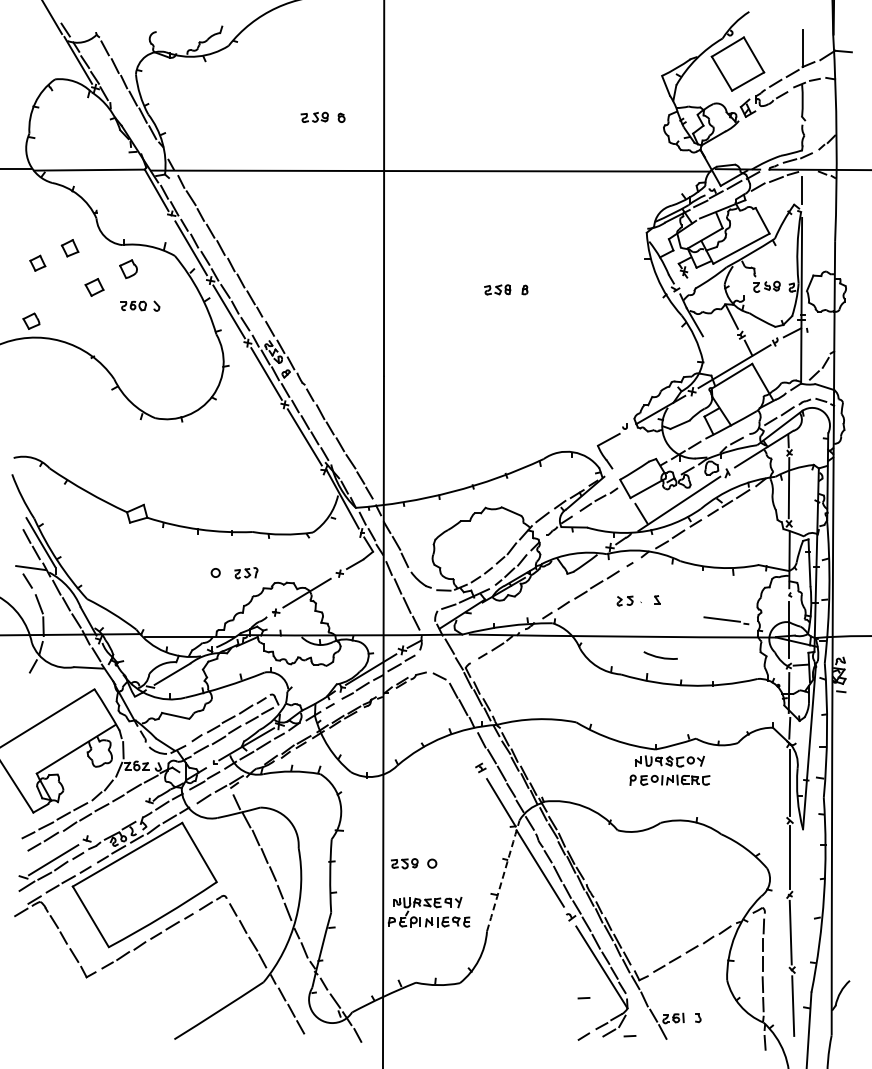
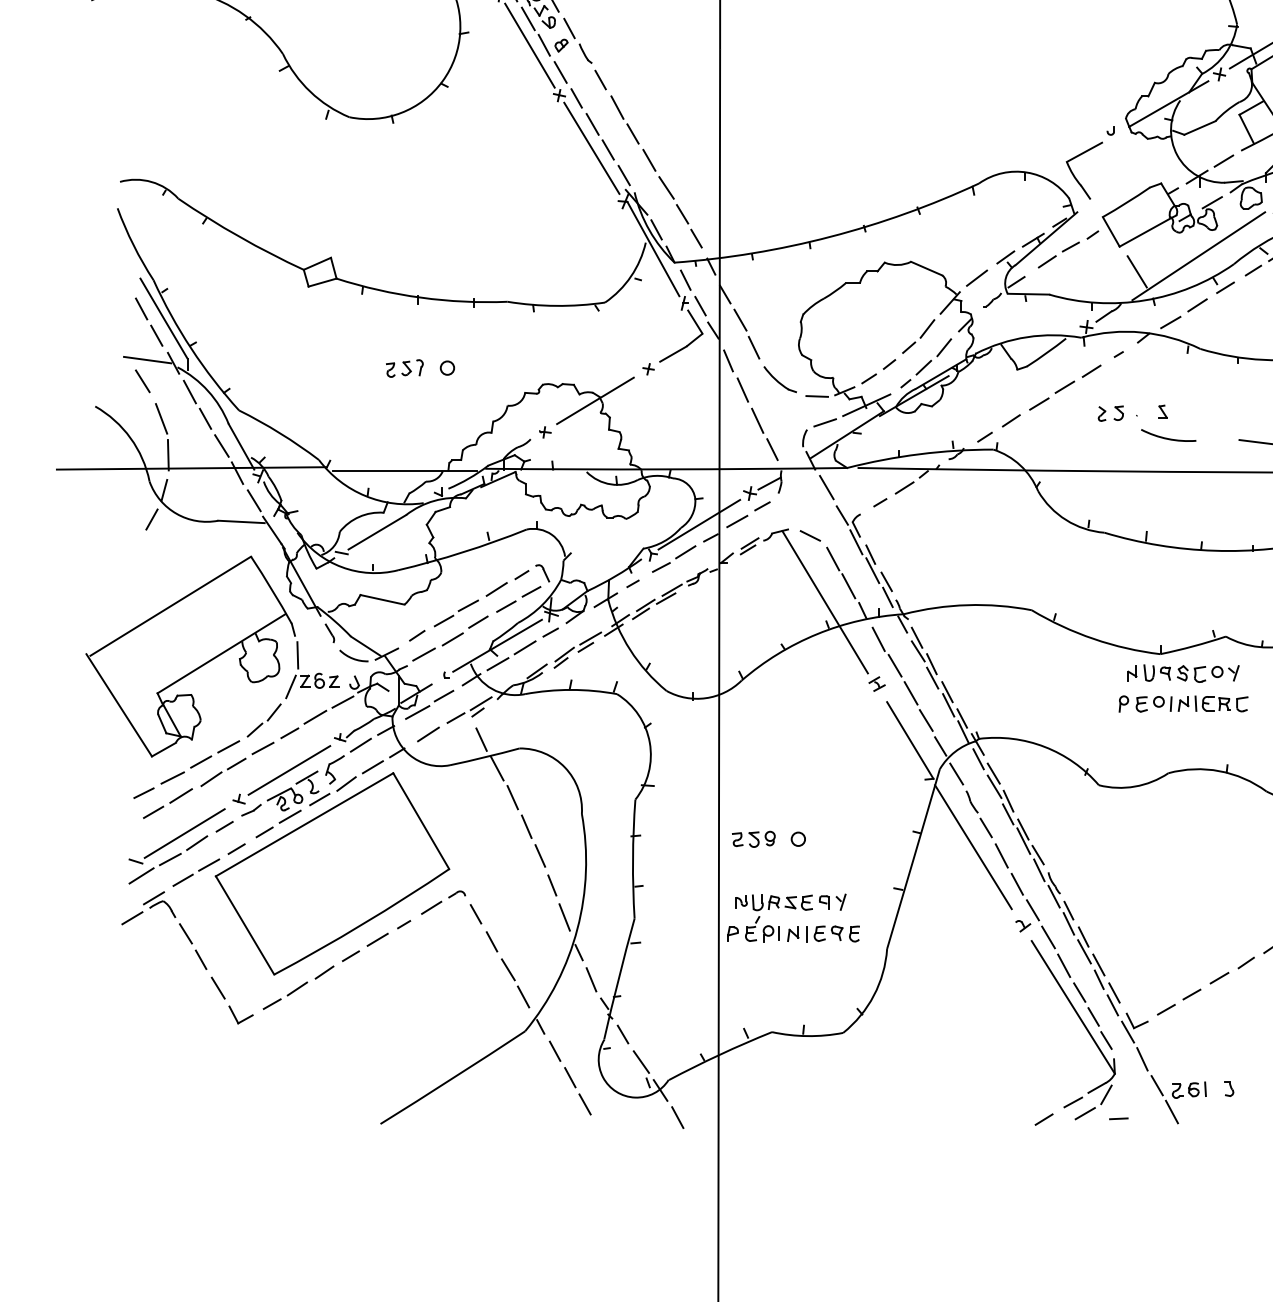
part: (246, 573) -> (404, 368), moved
arc: (660, 656) -> (1168, 437), moved
line: (448, 717) -> (824, 602), added
line: (118, 821) -> (289, 770), added
arc: (503, 875) -> (913, 858), dashed -> solid
line: (583, 998) -> (1043, 1057), removed

